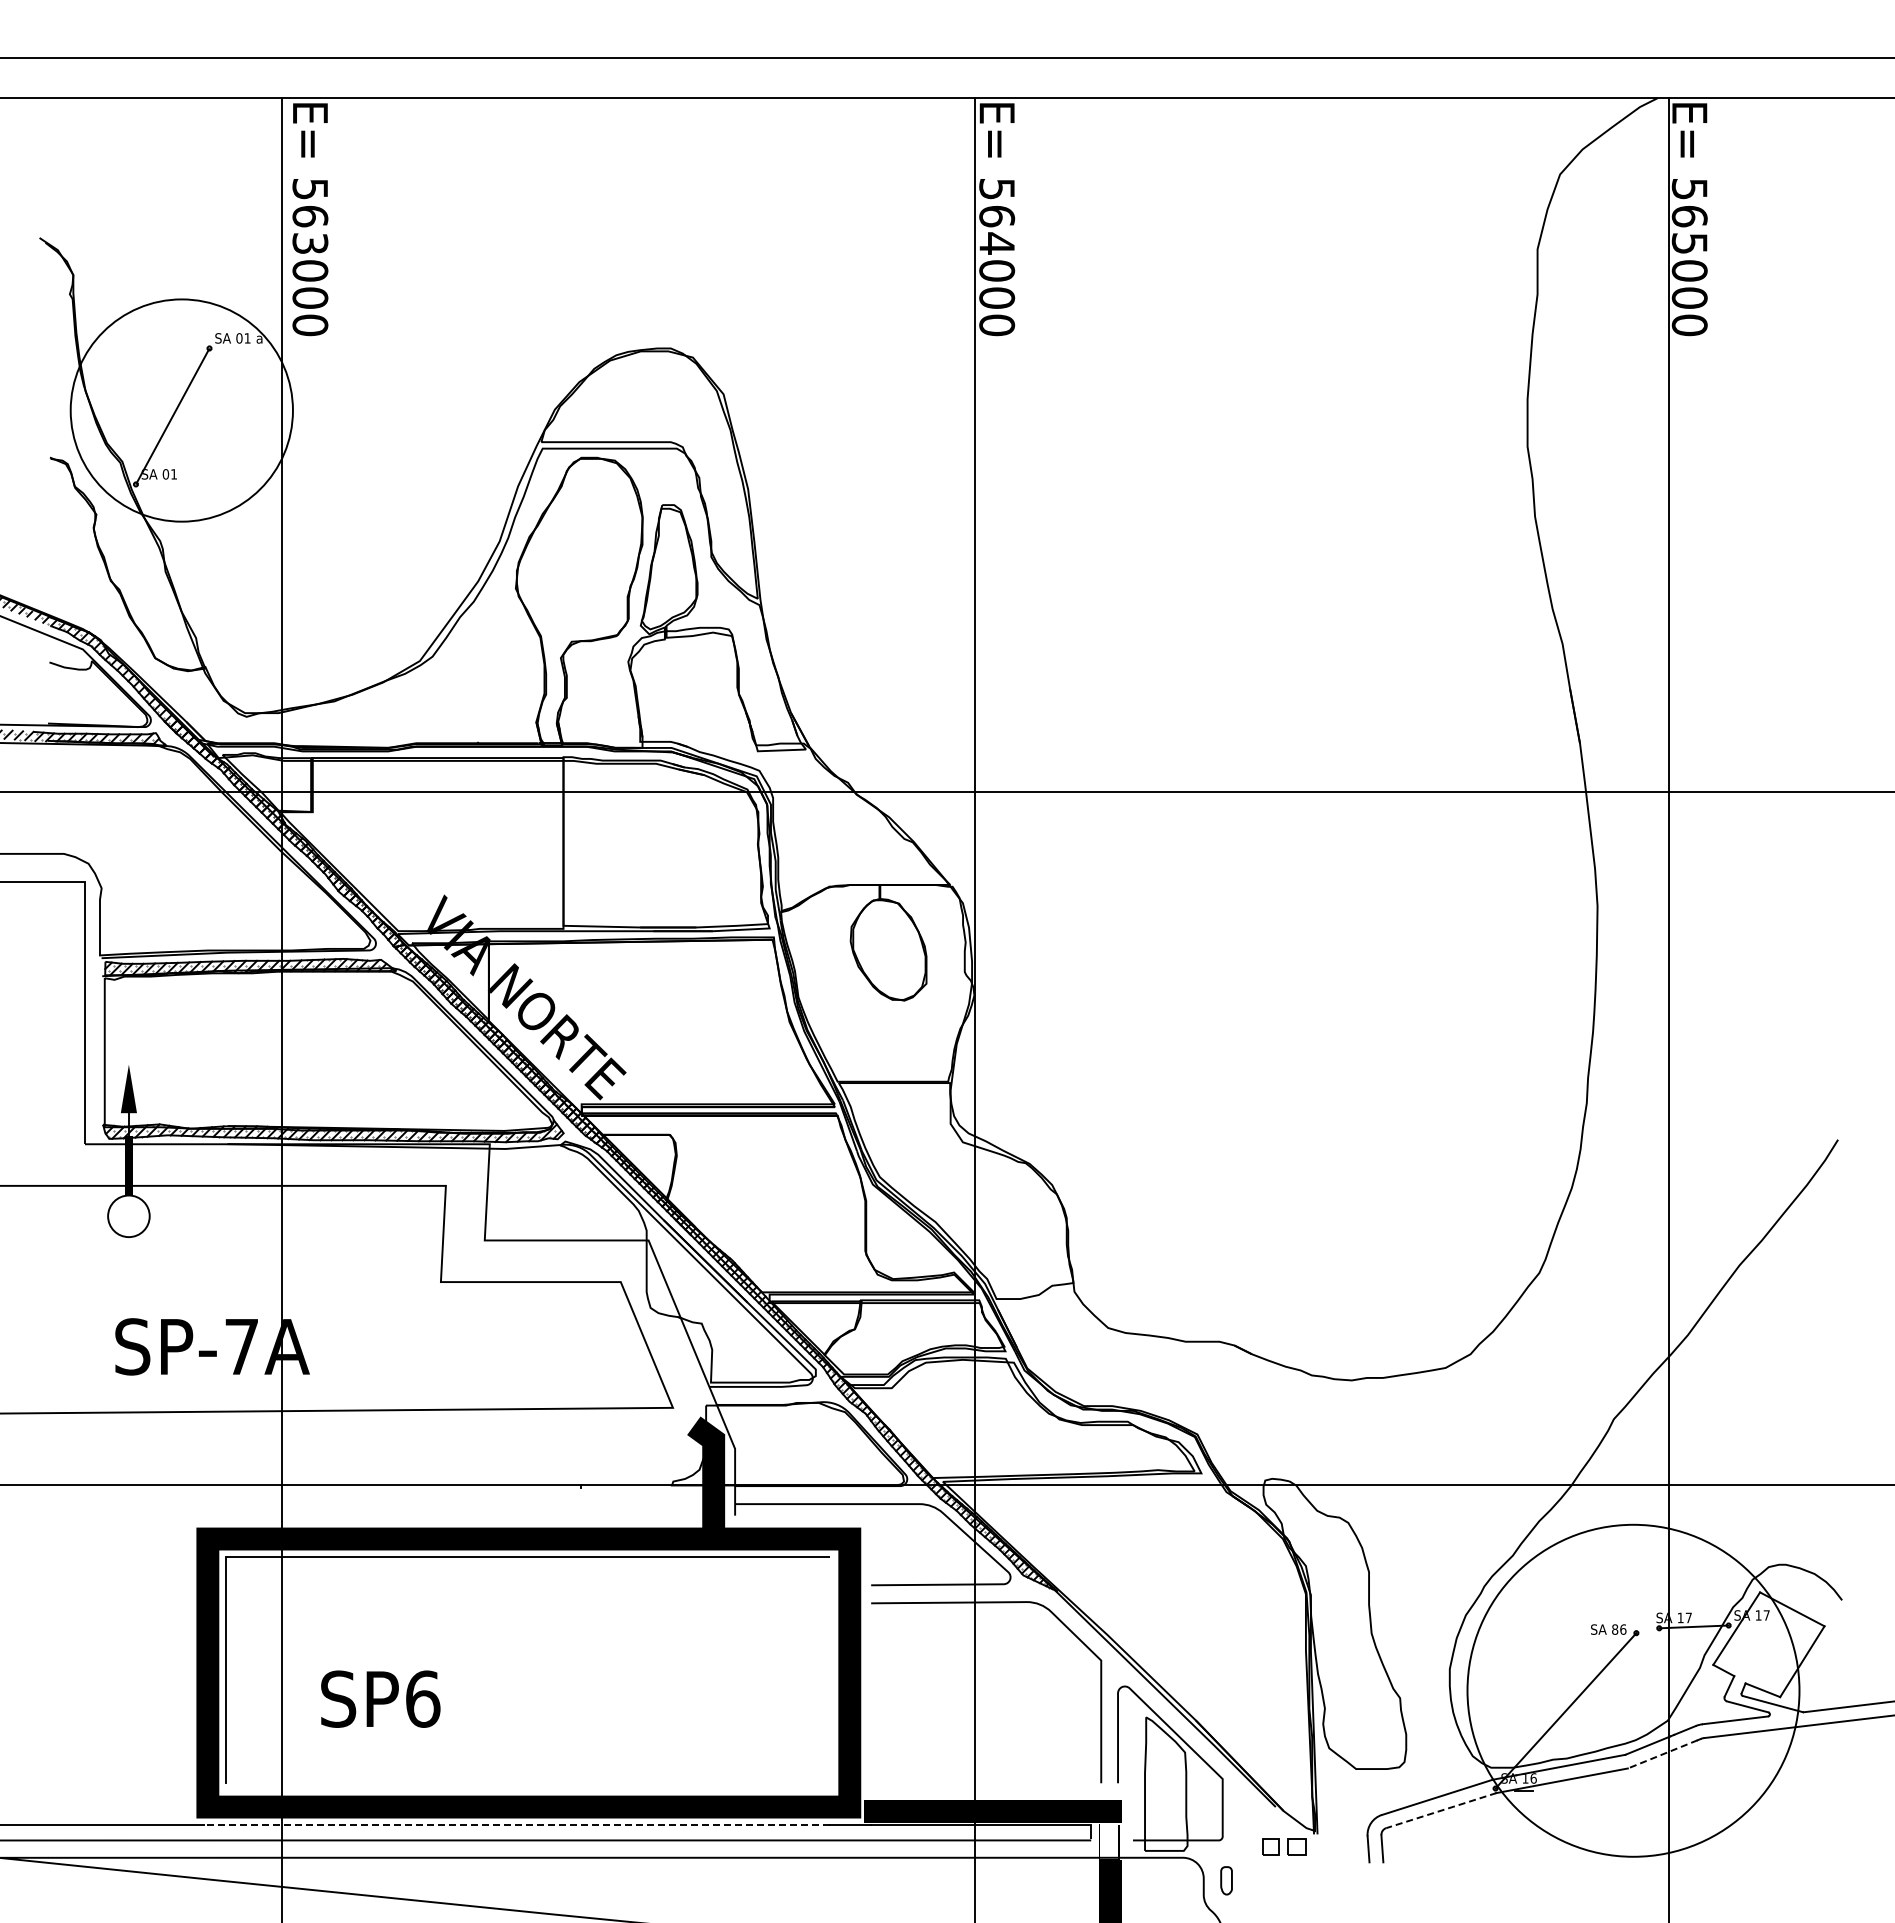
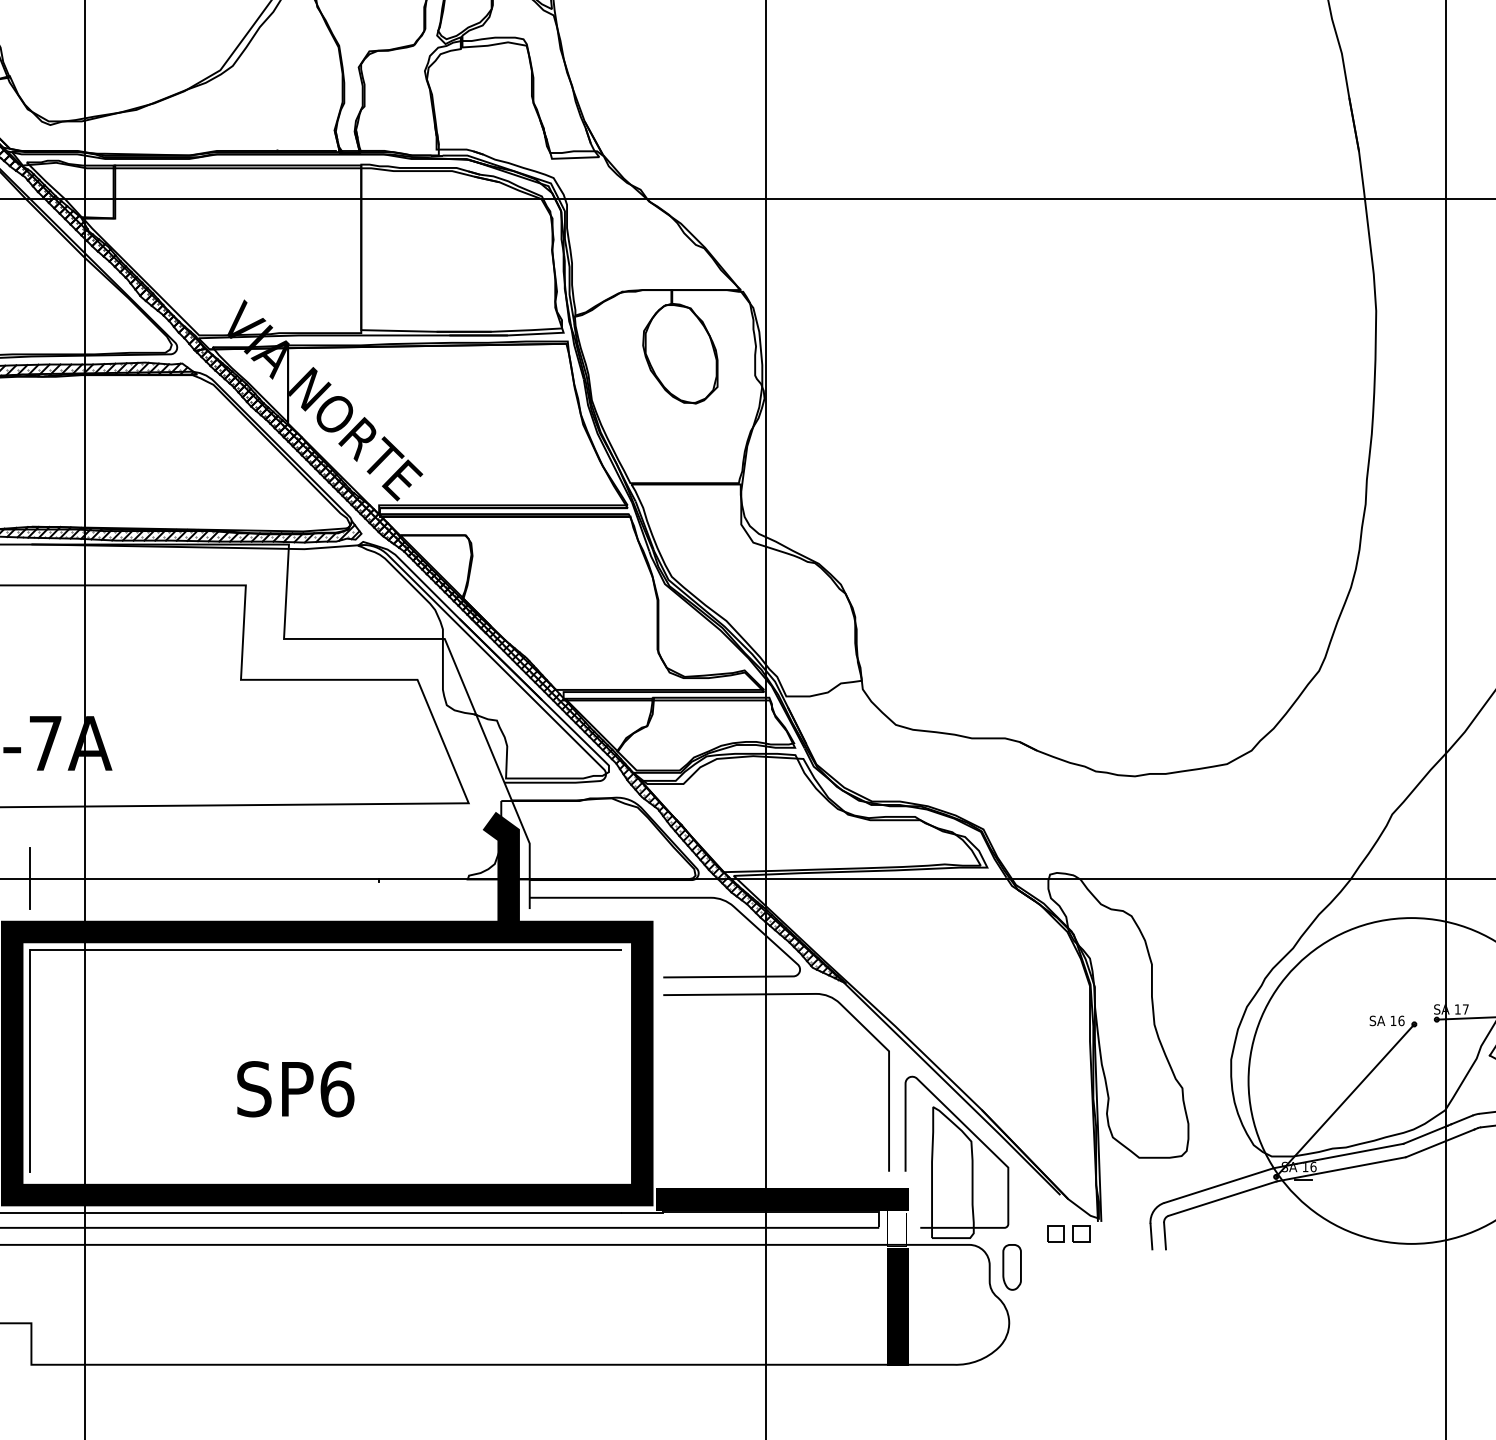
line: (226, 1484) -> (30, 878), added
text: (1615, 1629) -> (1393, 1020), 86 -> 16
text: (380, 1698) -> (295, 1088), moved
line: (1662, 1754) -> (1439, 1143), dashed -> solid
line: (1441, 1810) -> (1223, 1198), dashed -> solid
line: (516, 1824) -> (315, 1212), dashed -> solid
part: (1226, 1880) -> (1012, 1267), size x1.67

